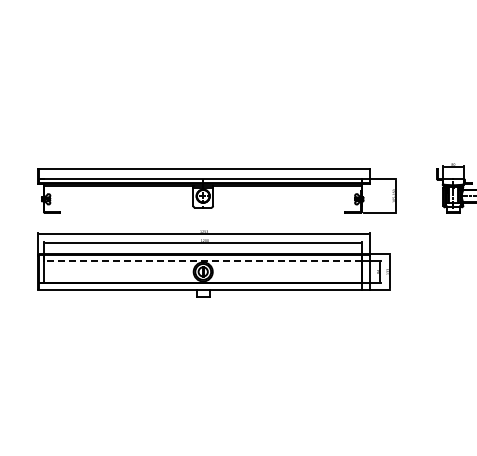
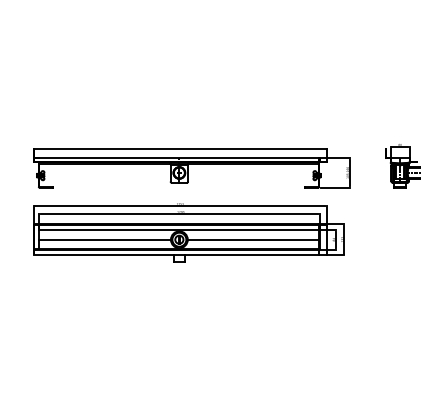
line: (202, 260) -> (178, 229), dashed -> solid
line: (118, 271) -> (104, 239), added
line: (286, 271) -> (252, 239), added

